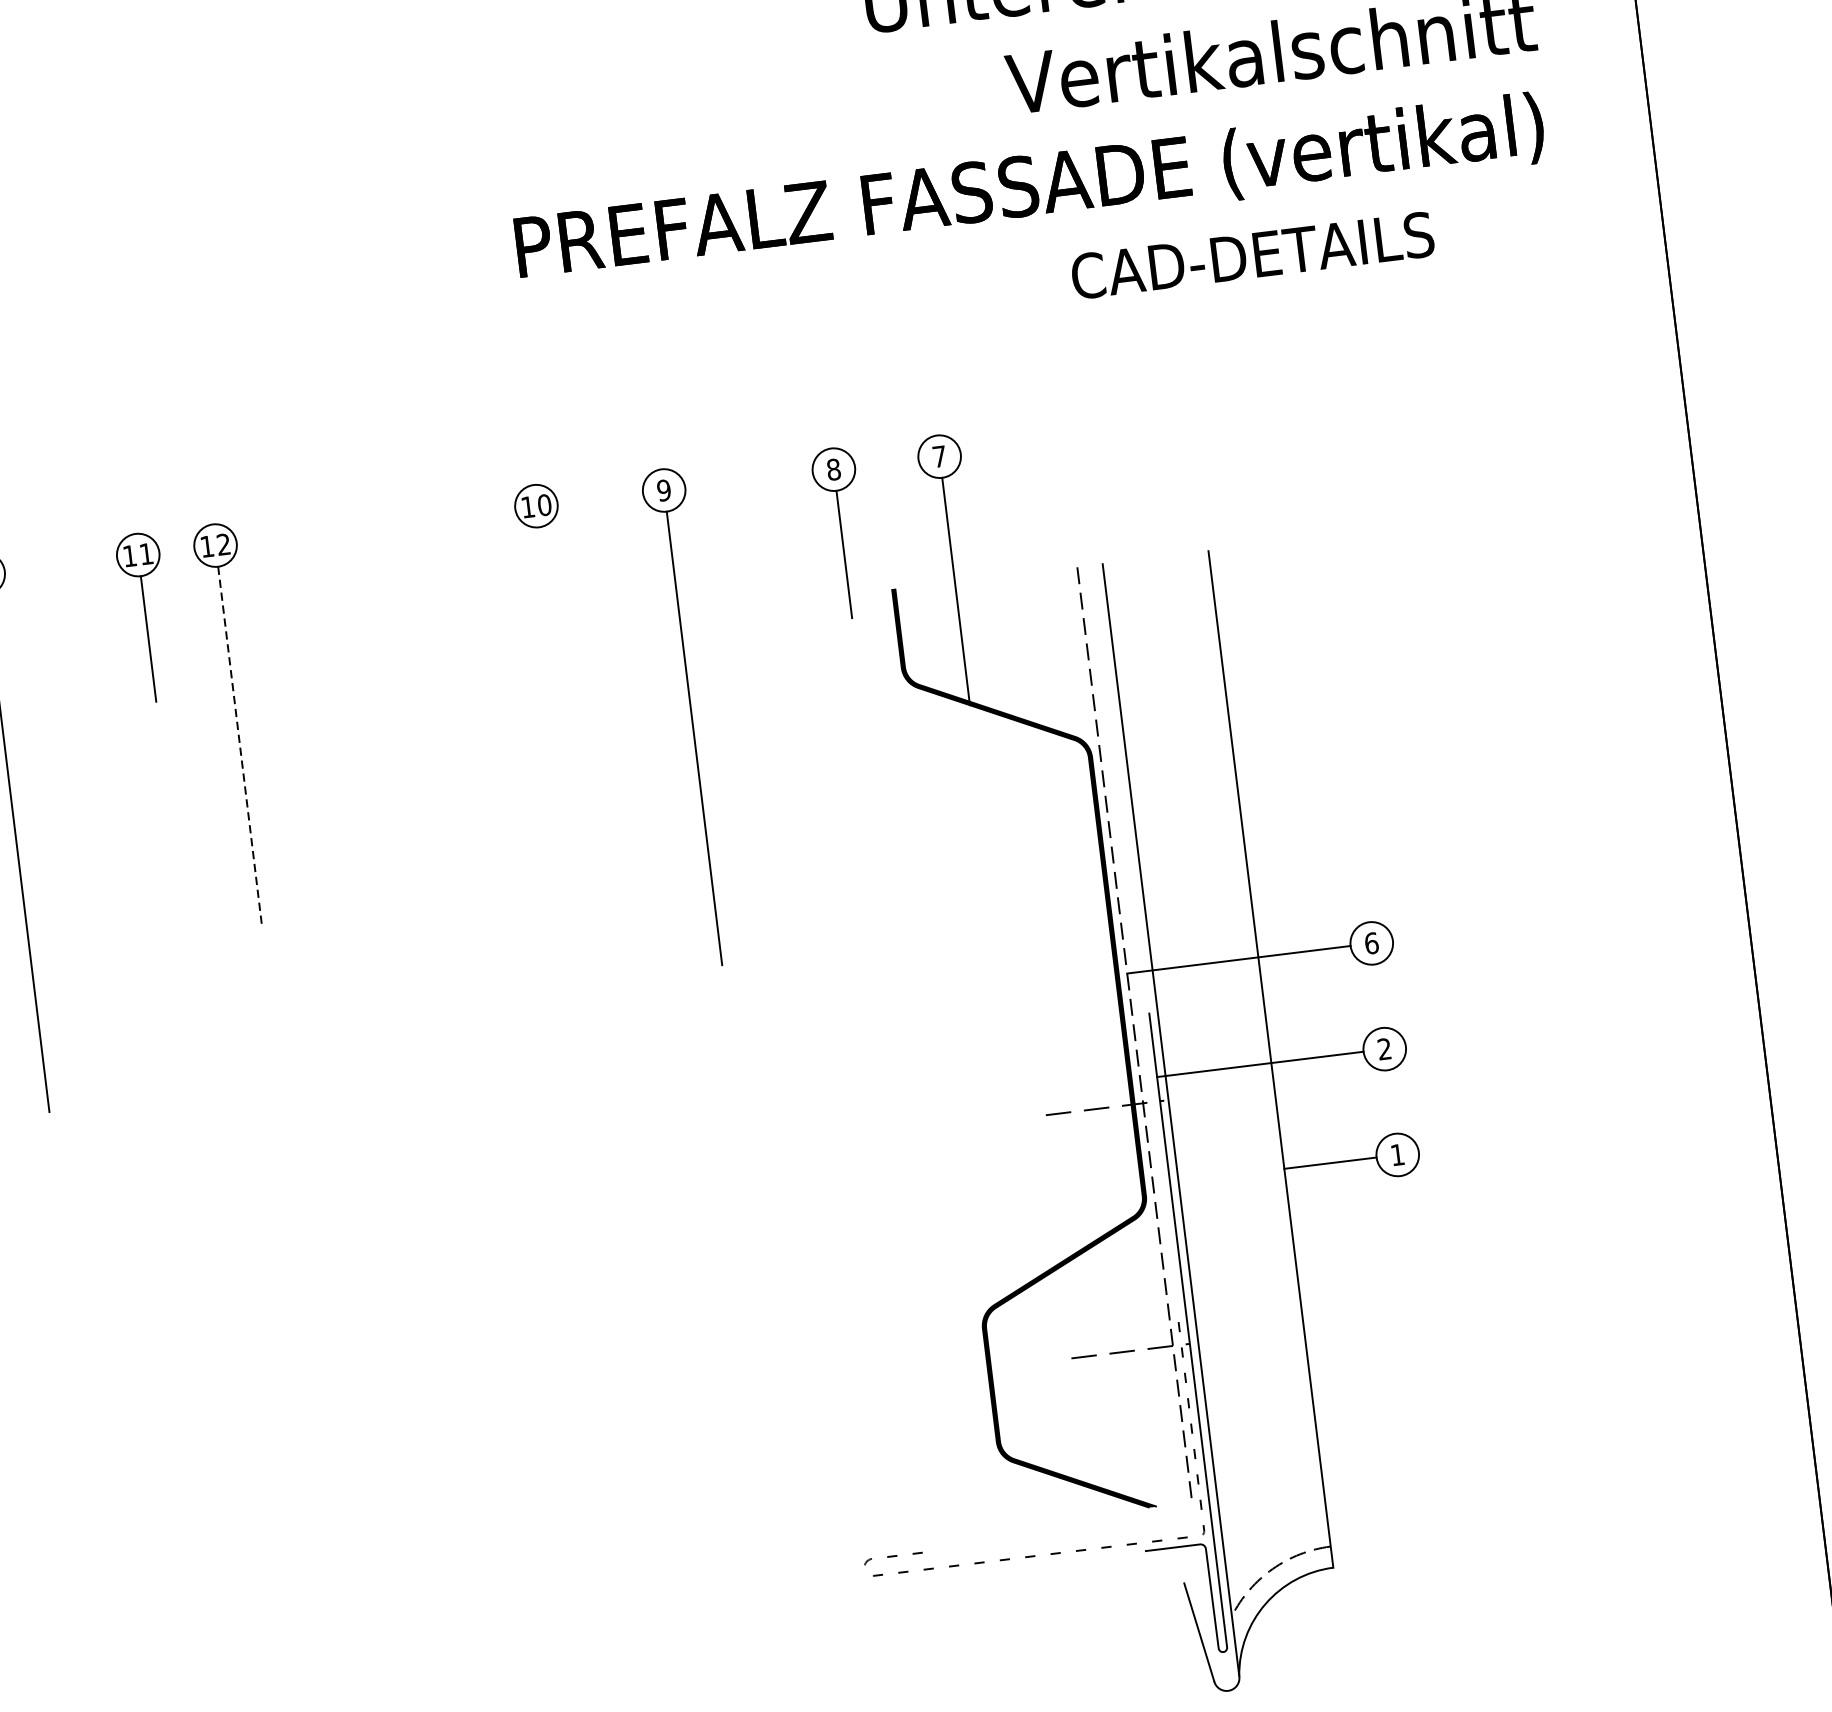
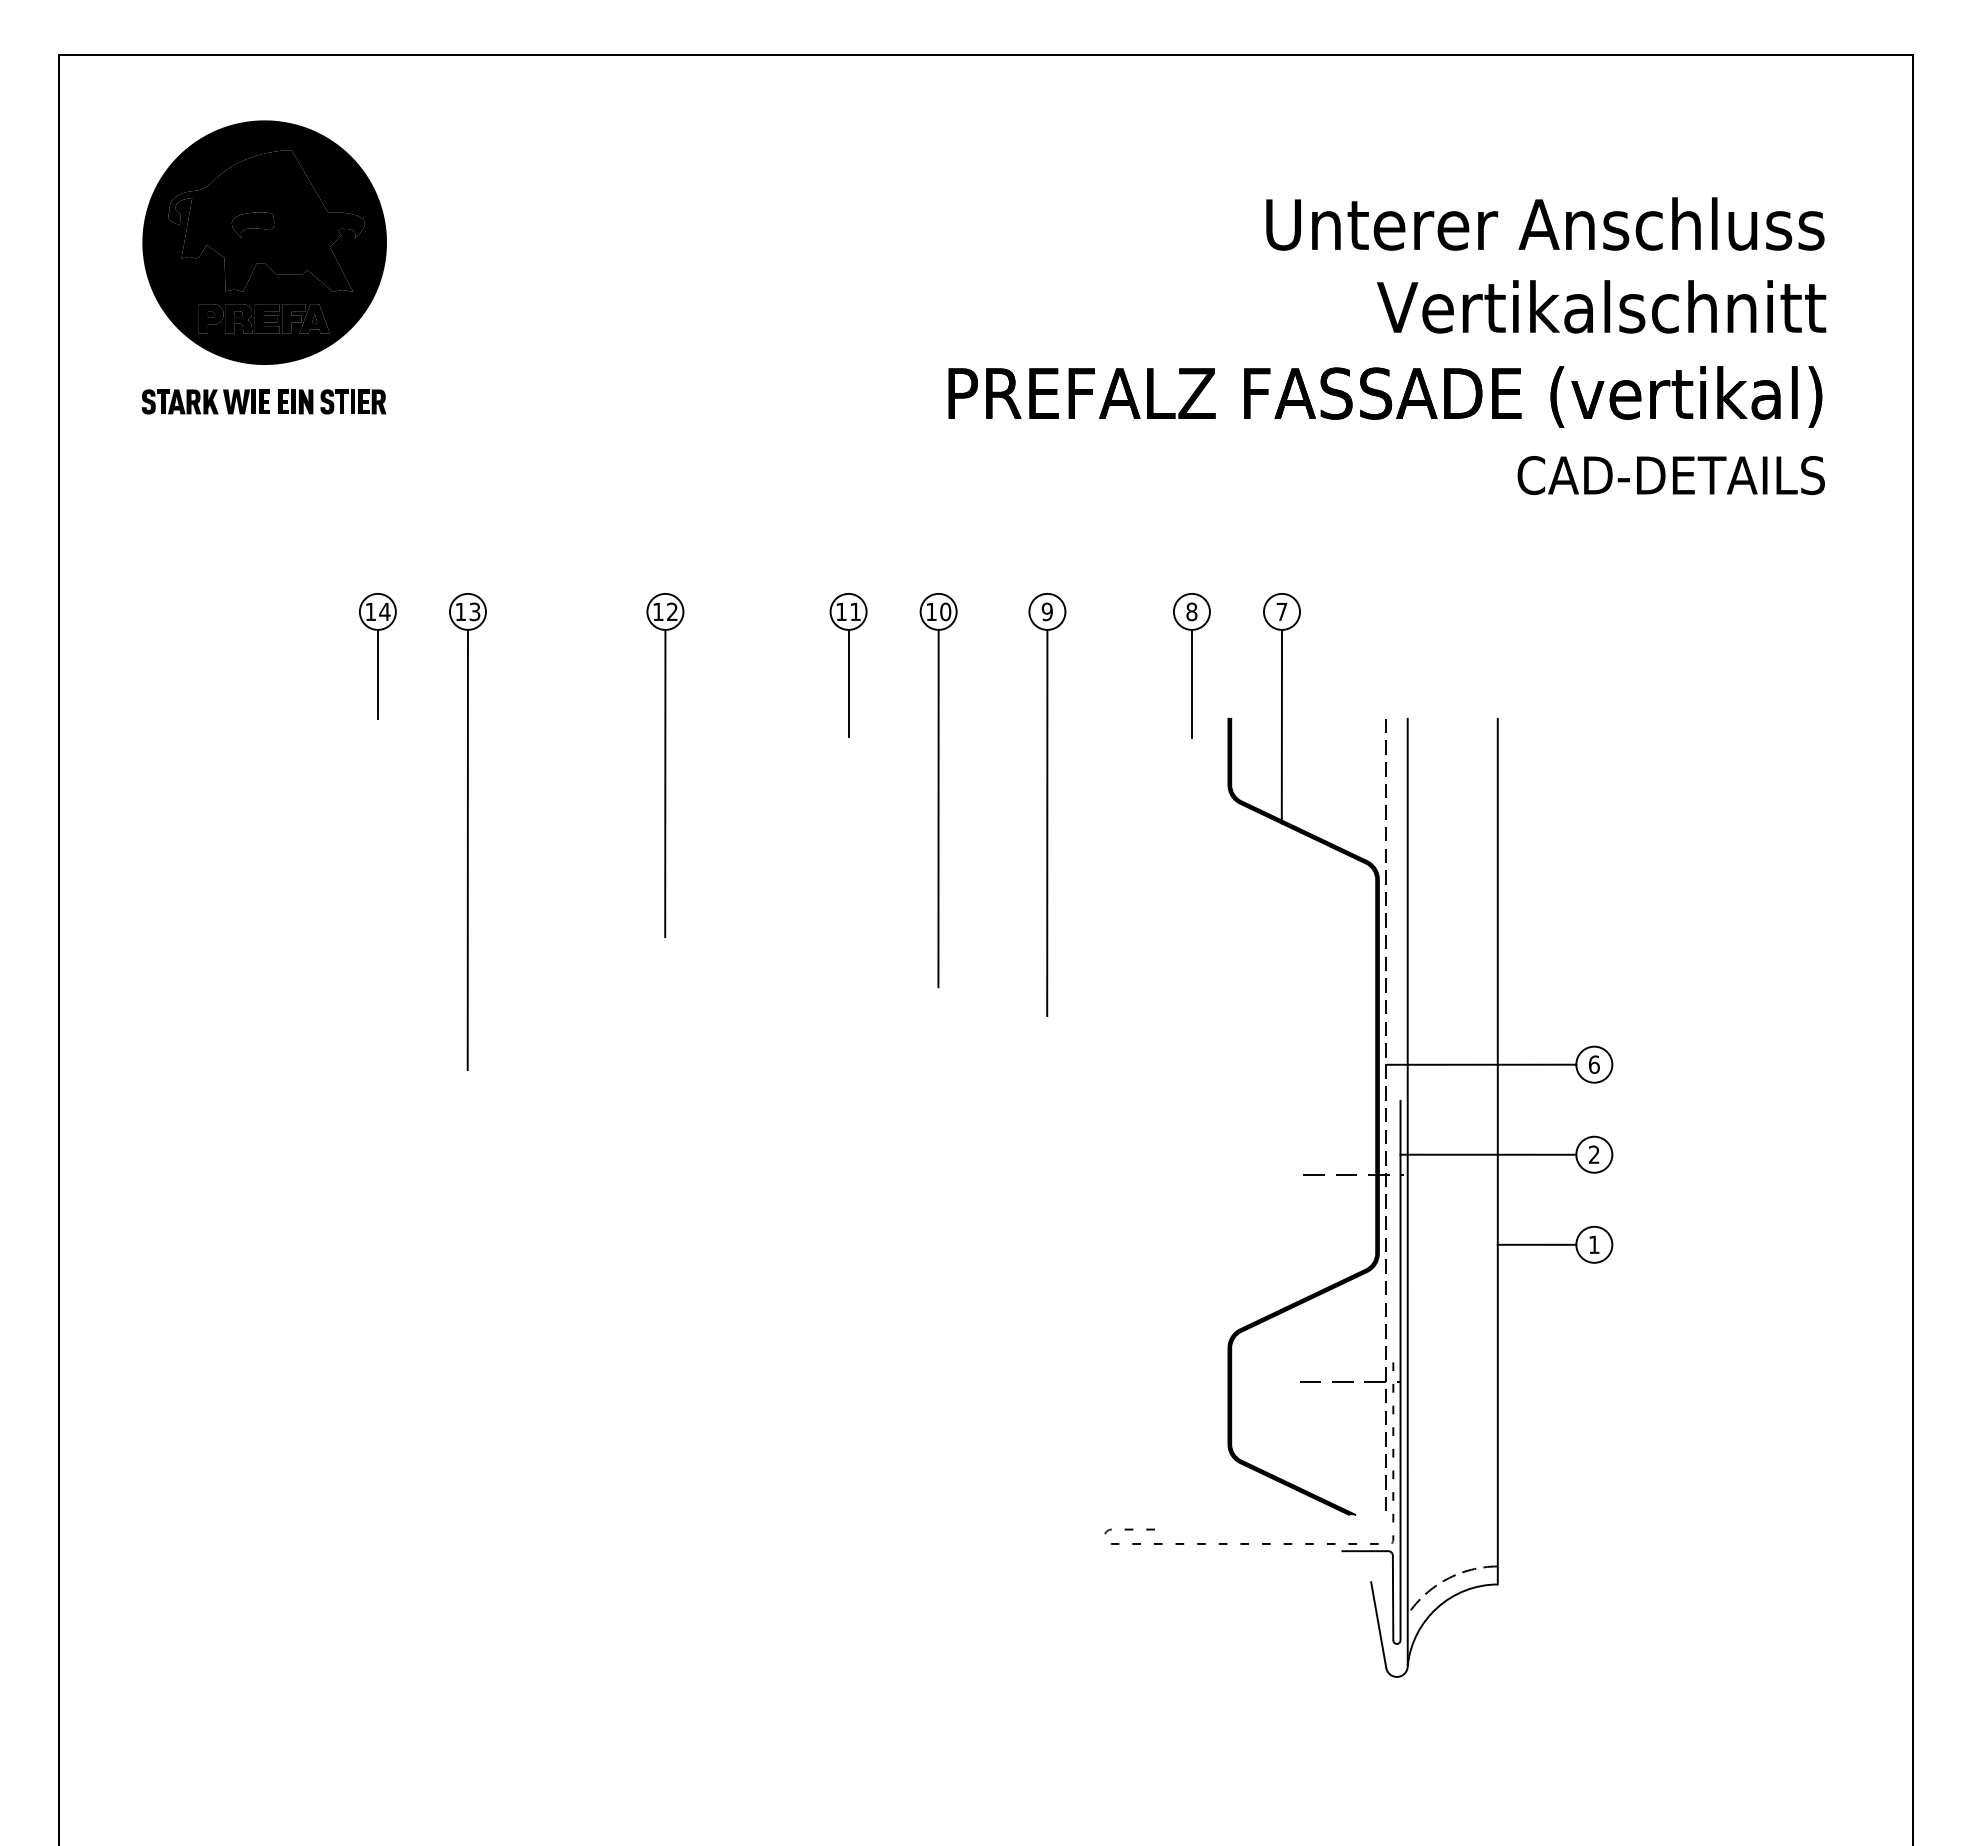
text: (1251, 255) -> (1670, 475), moved
part: (145, 618) -> (848, 665), moved
line: (564, 737) -> (938, 808), added
line: (240, 747) -> (665, 783), dashed -> solid

